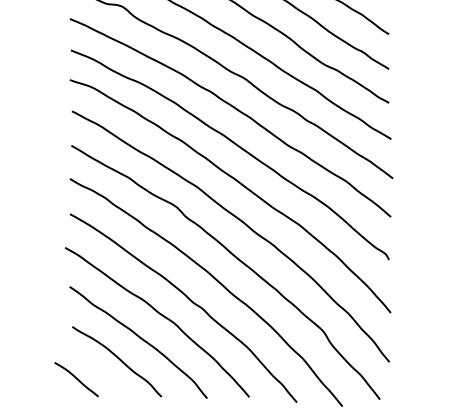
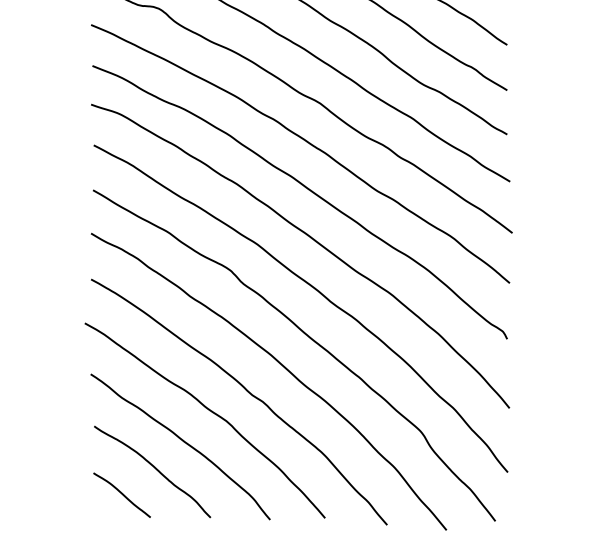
curve: (76, 379) -> (121, 495), moved

